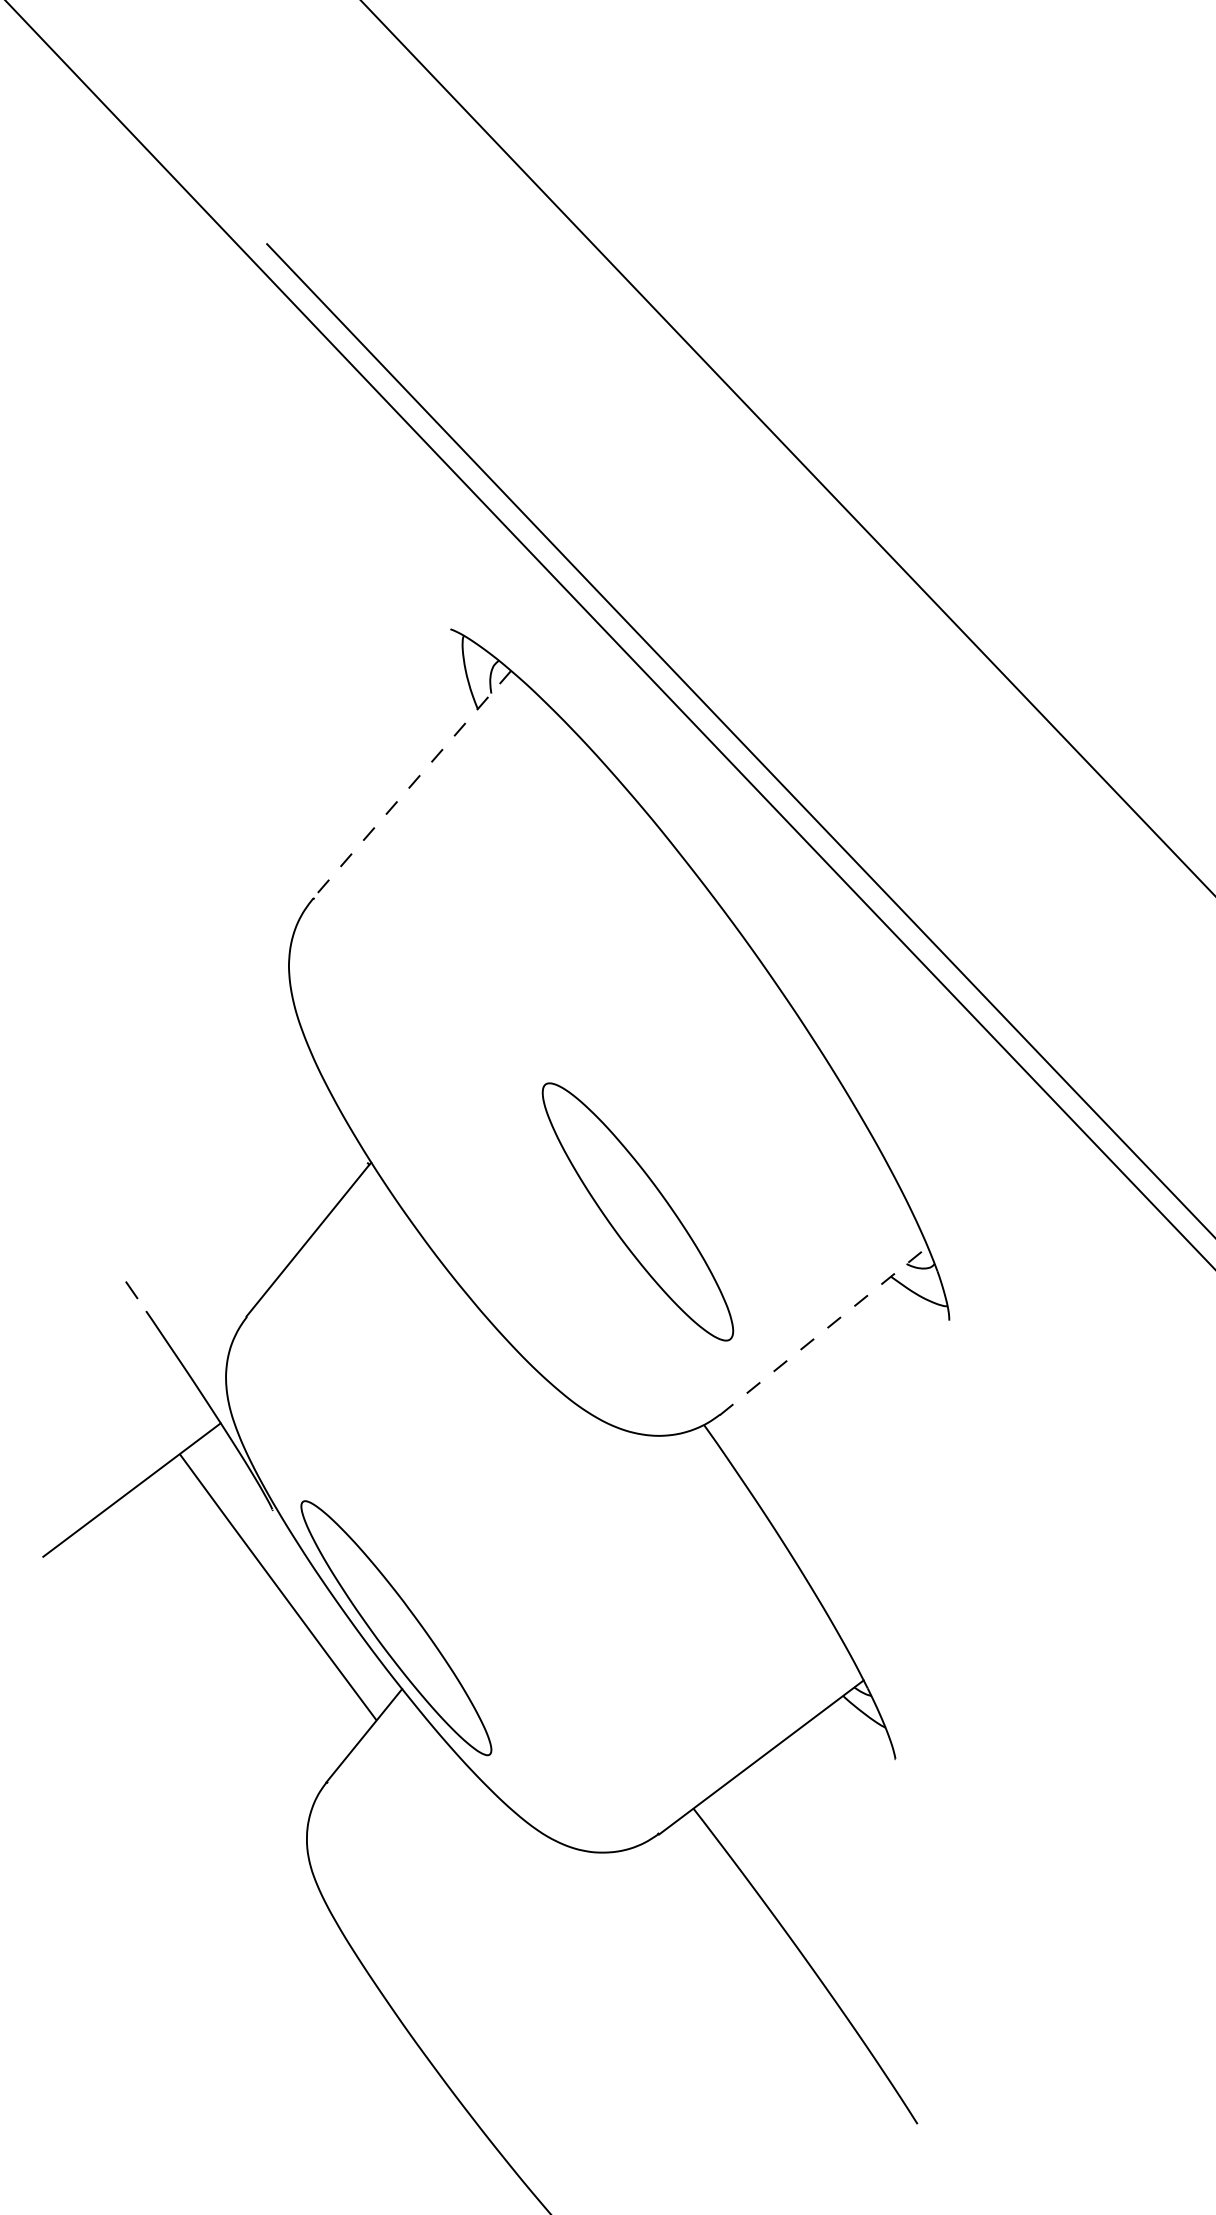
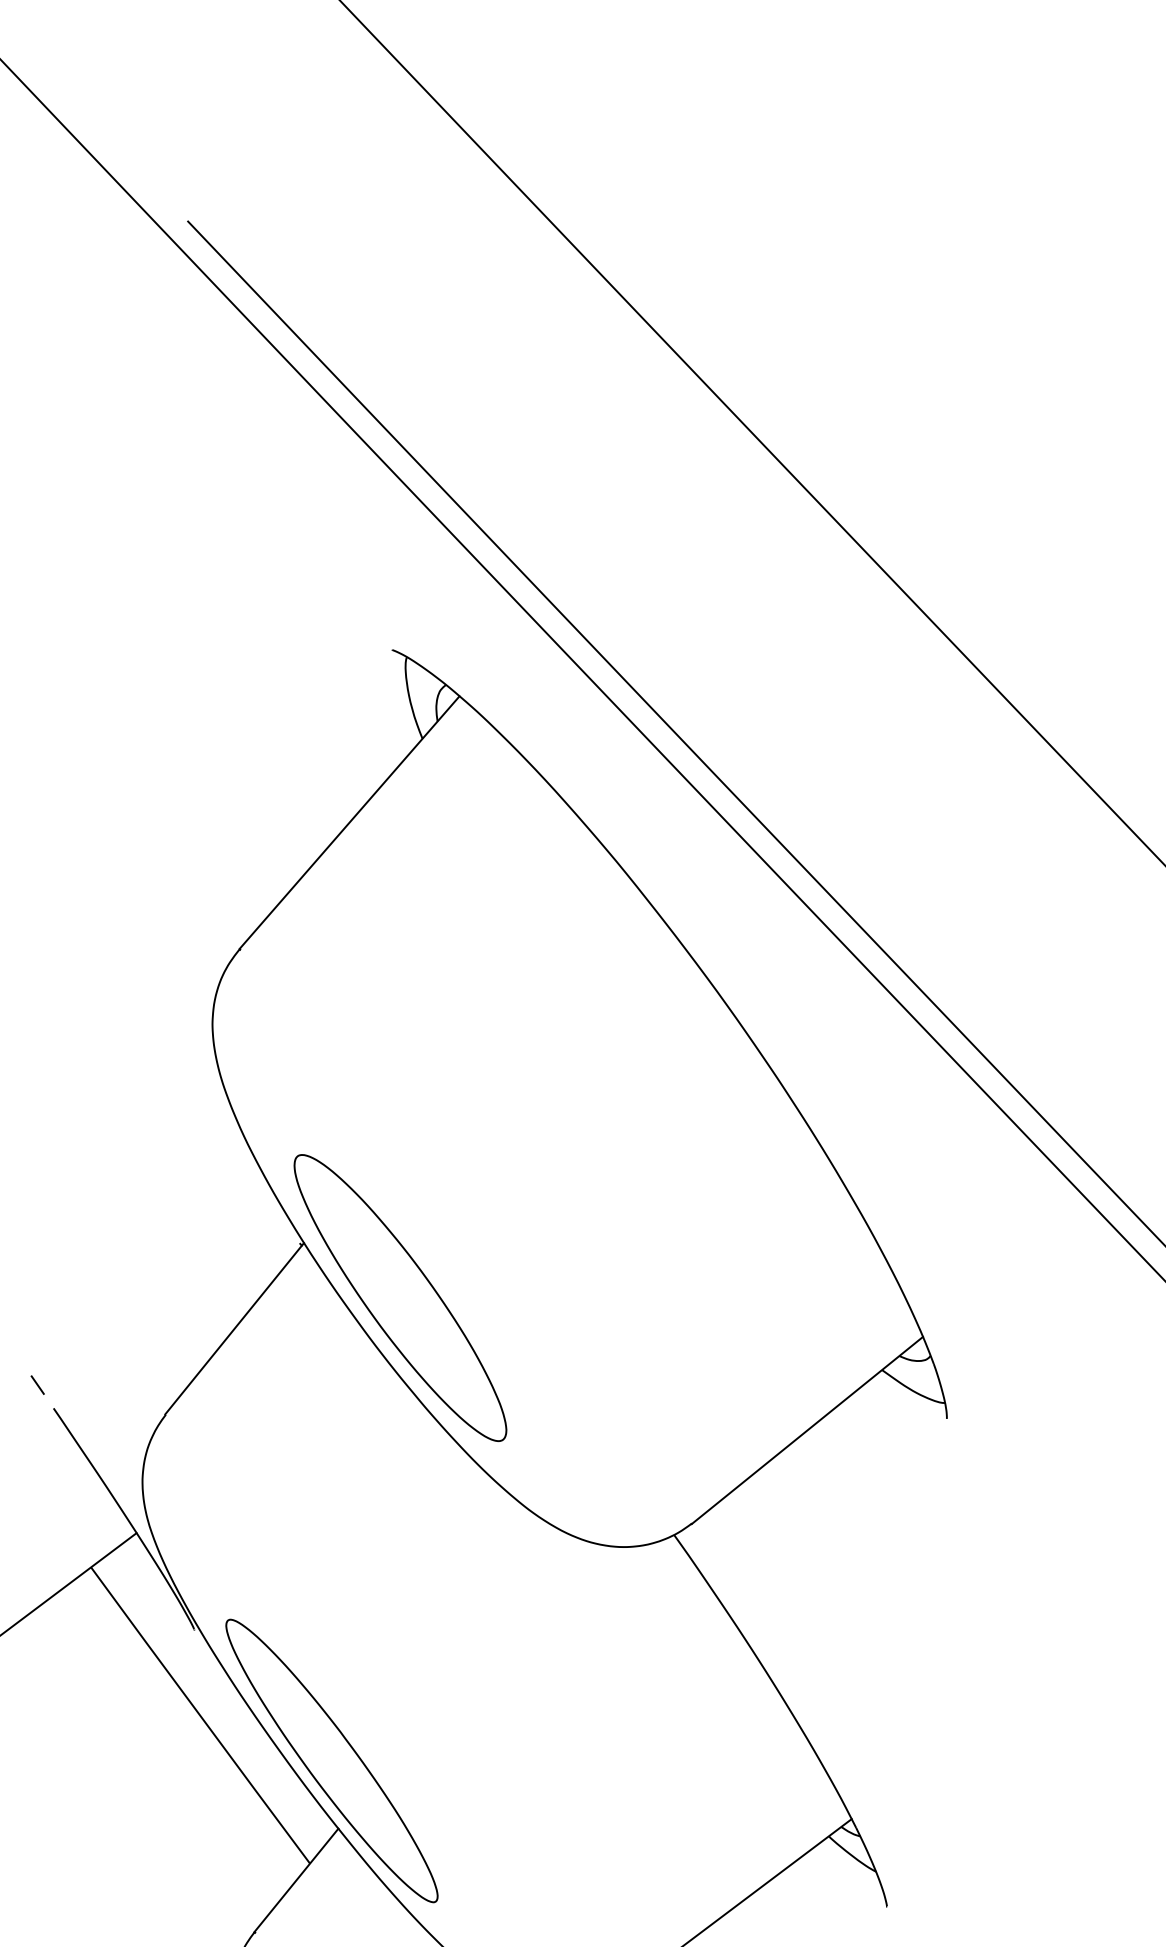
line: (412, 784) -> (349, 822), dashed -> solid
part: (637, 1211) -> (399, 1297), moved
line: (823, 1331) -> (807, 1431), dashed -> solid

